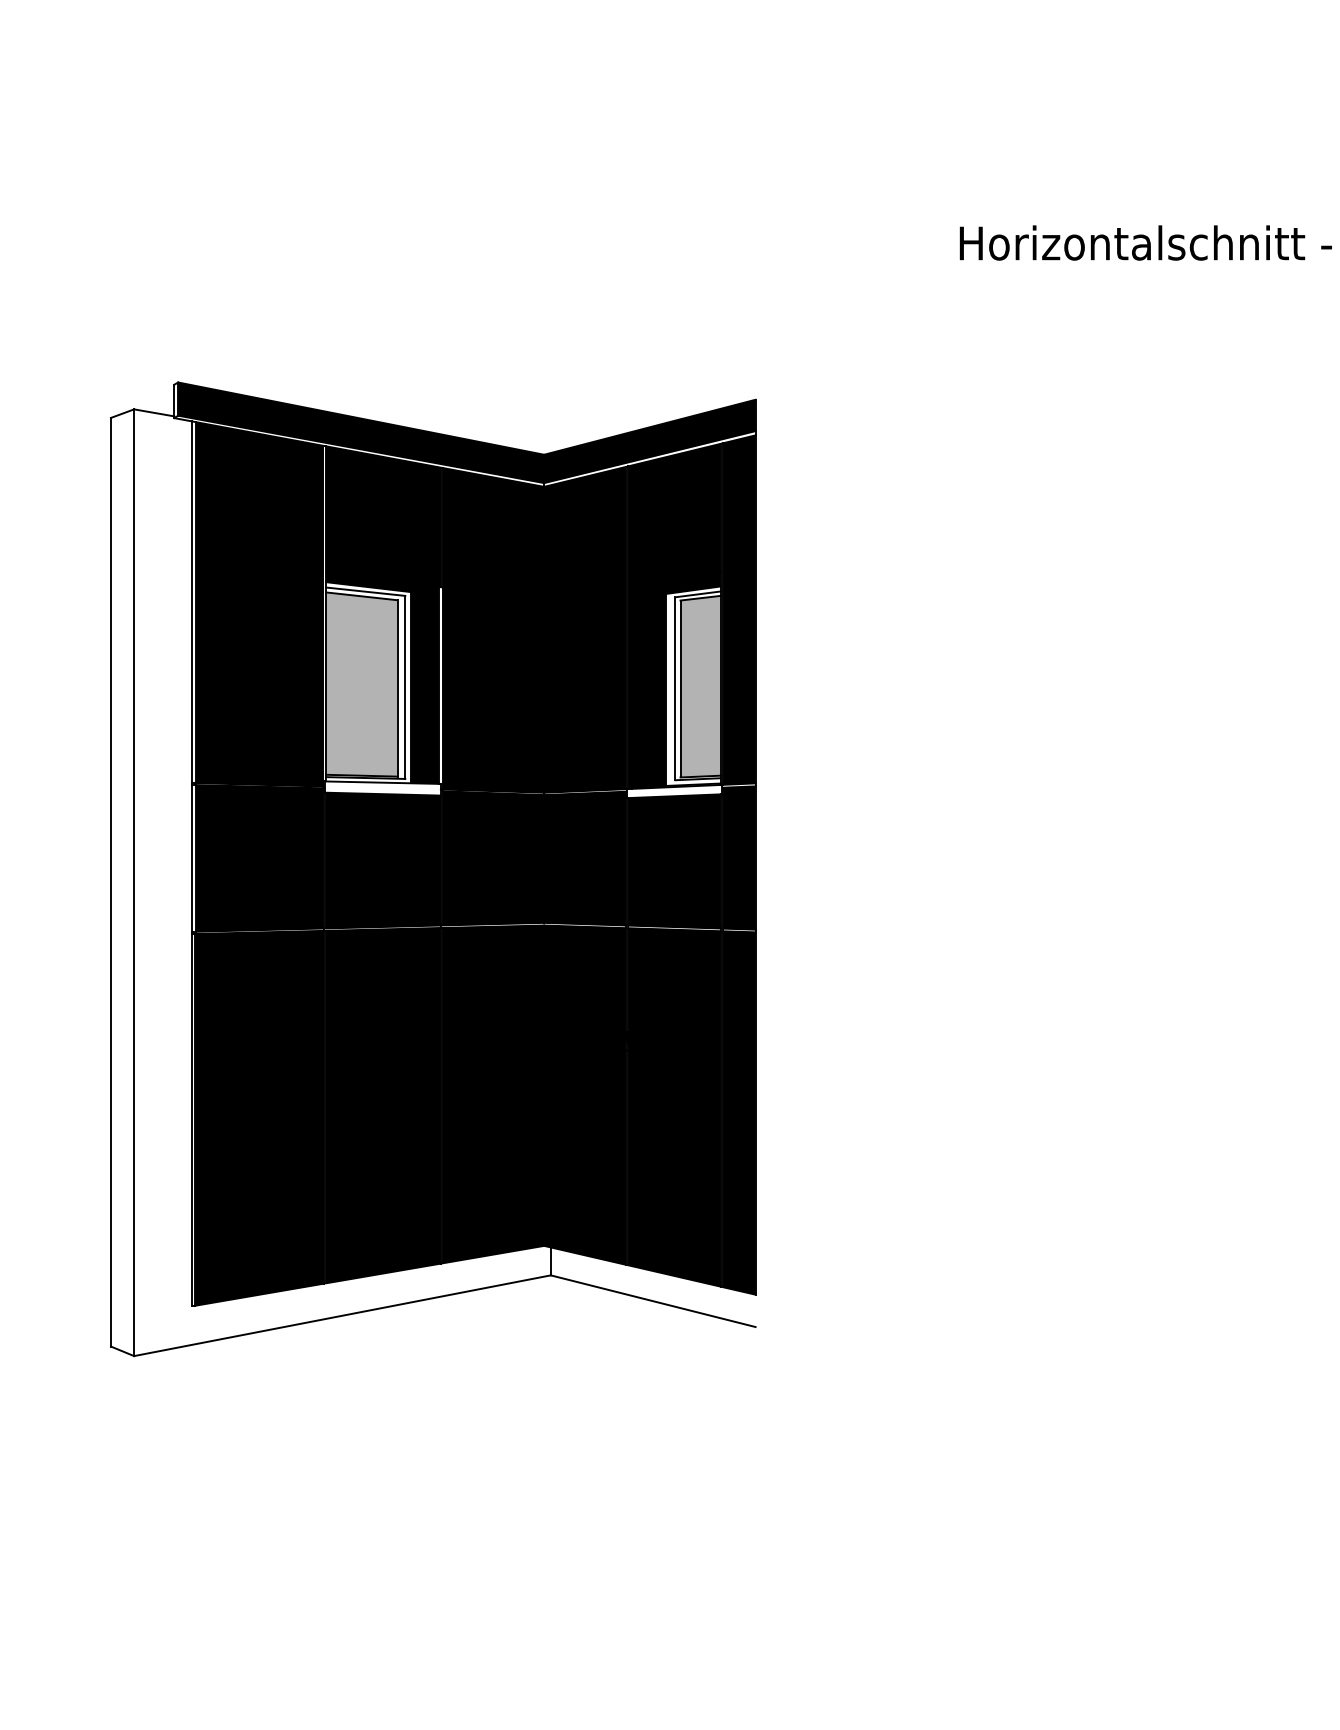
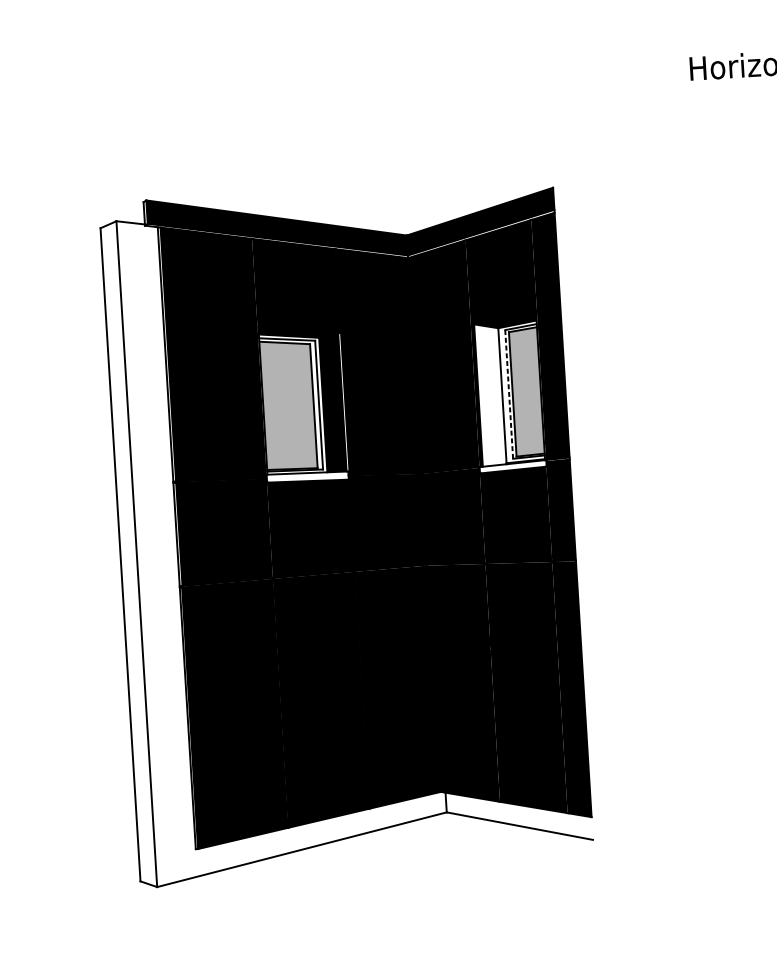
fill: (648, 687) -> (490, 394), removed
line: (675, 689) -> (509, 394), solid -> dashed

